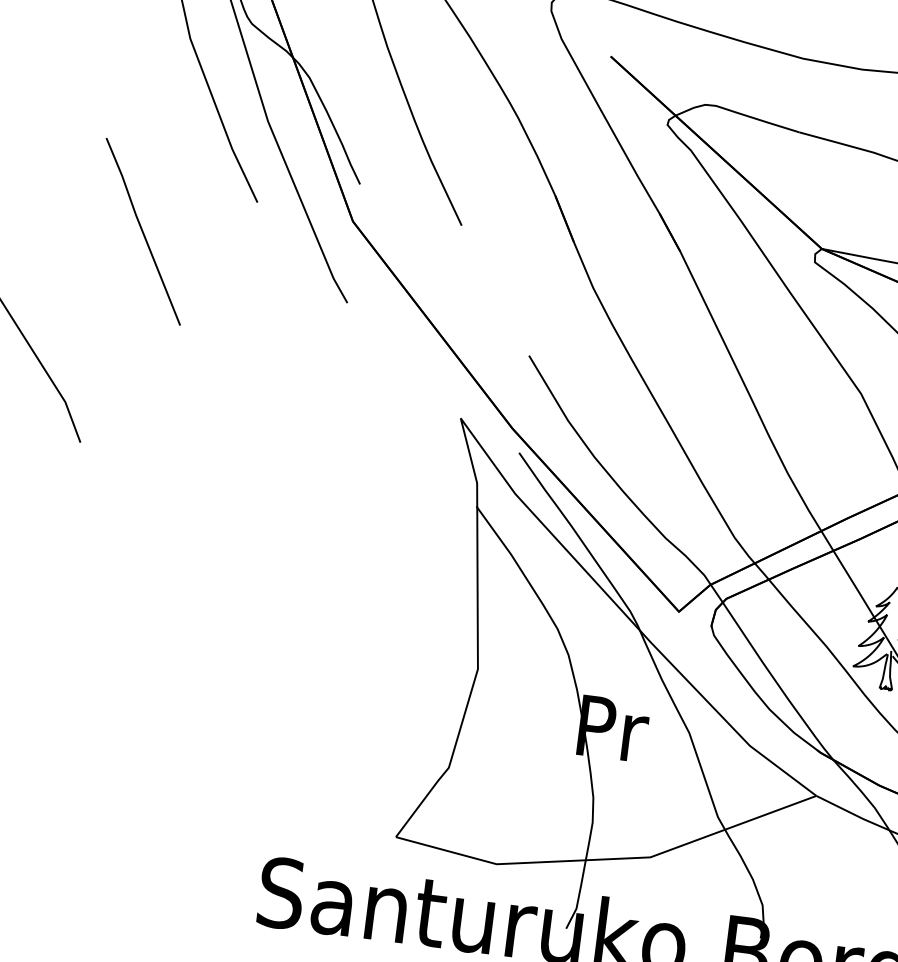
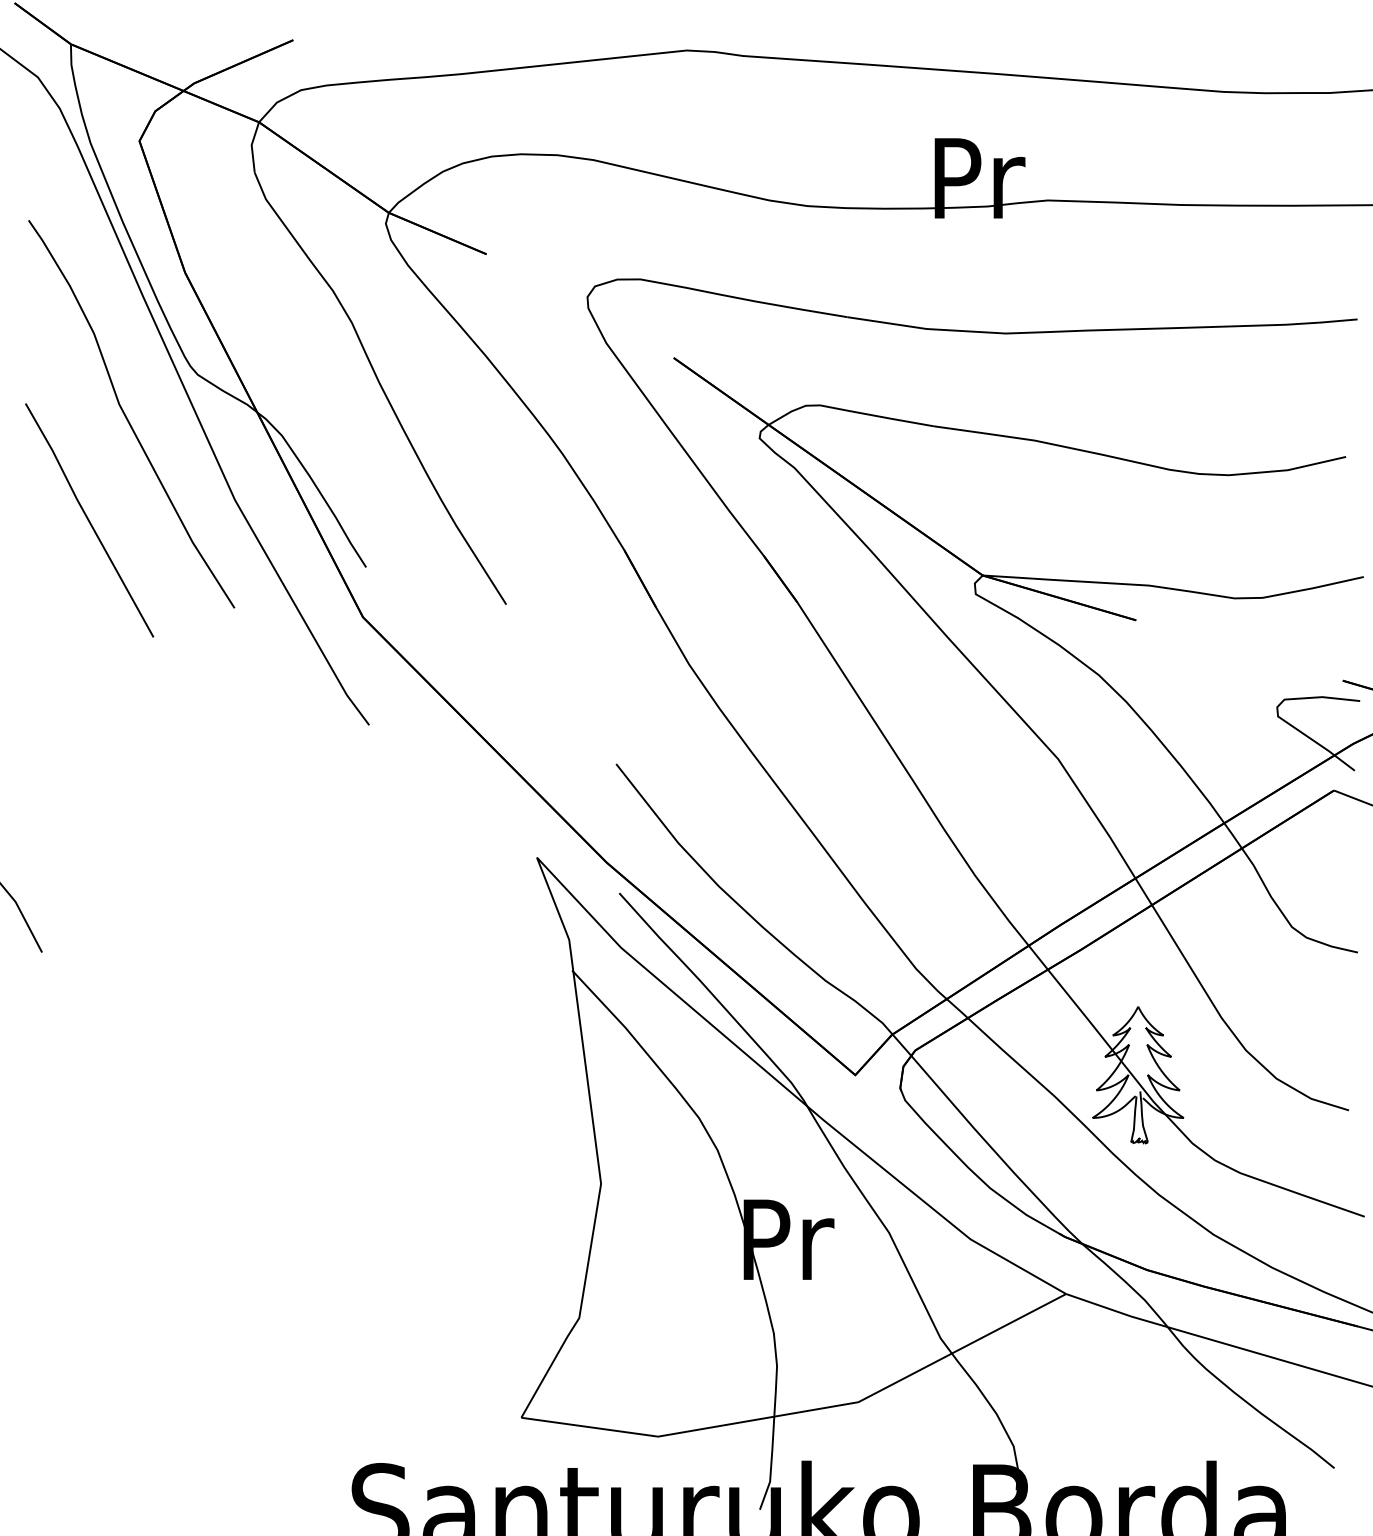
line: (143, 231) -> (89, 520), moved

